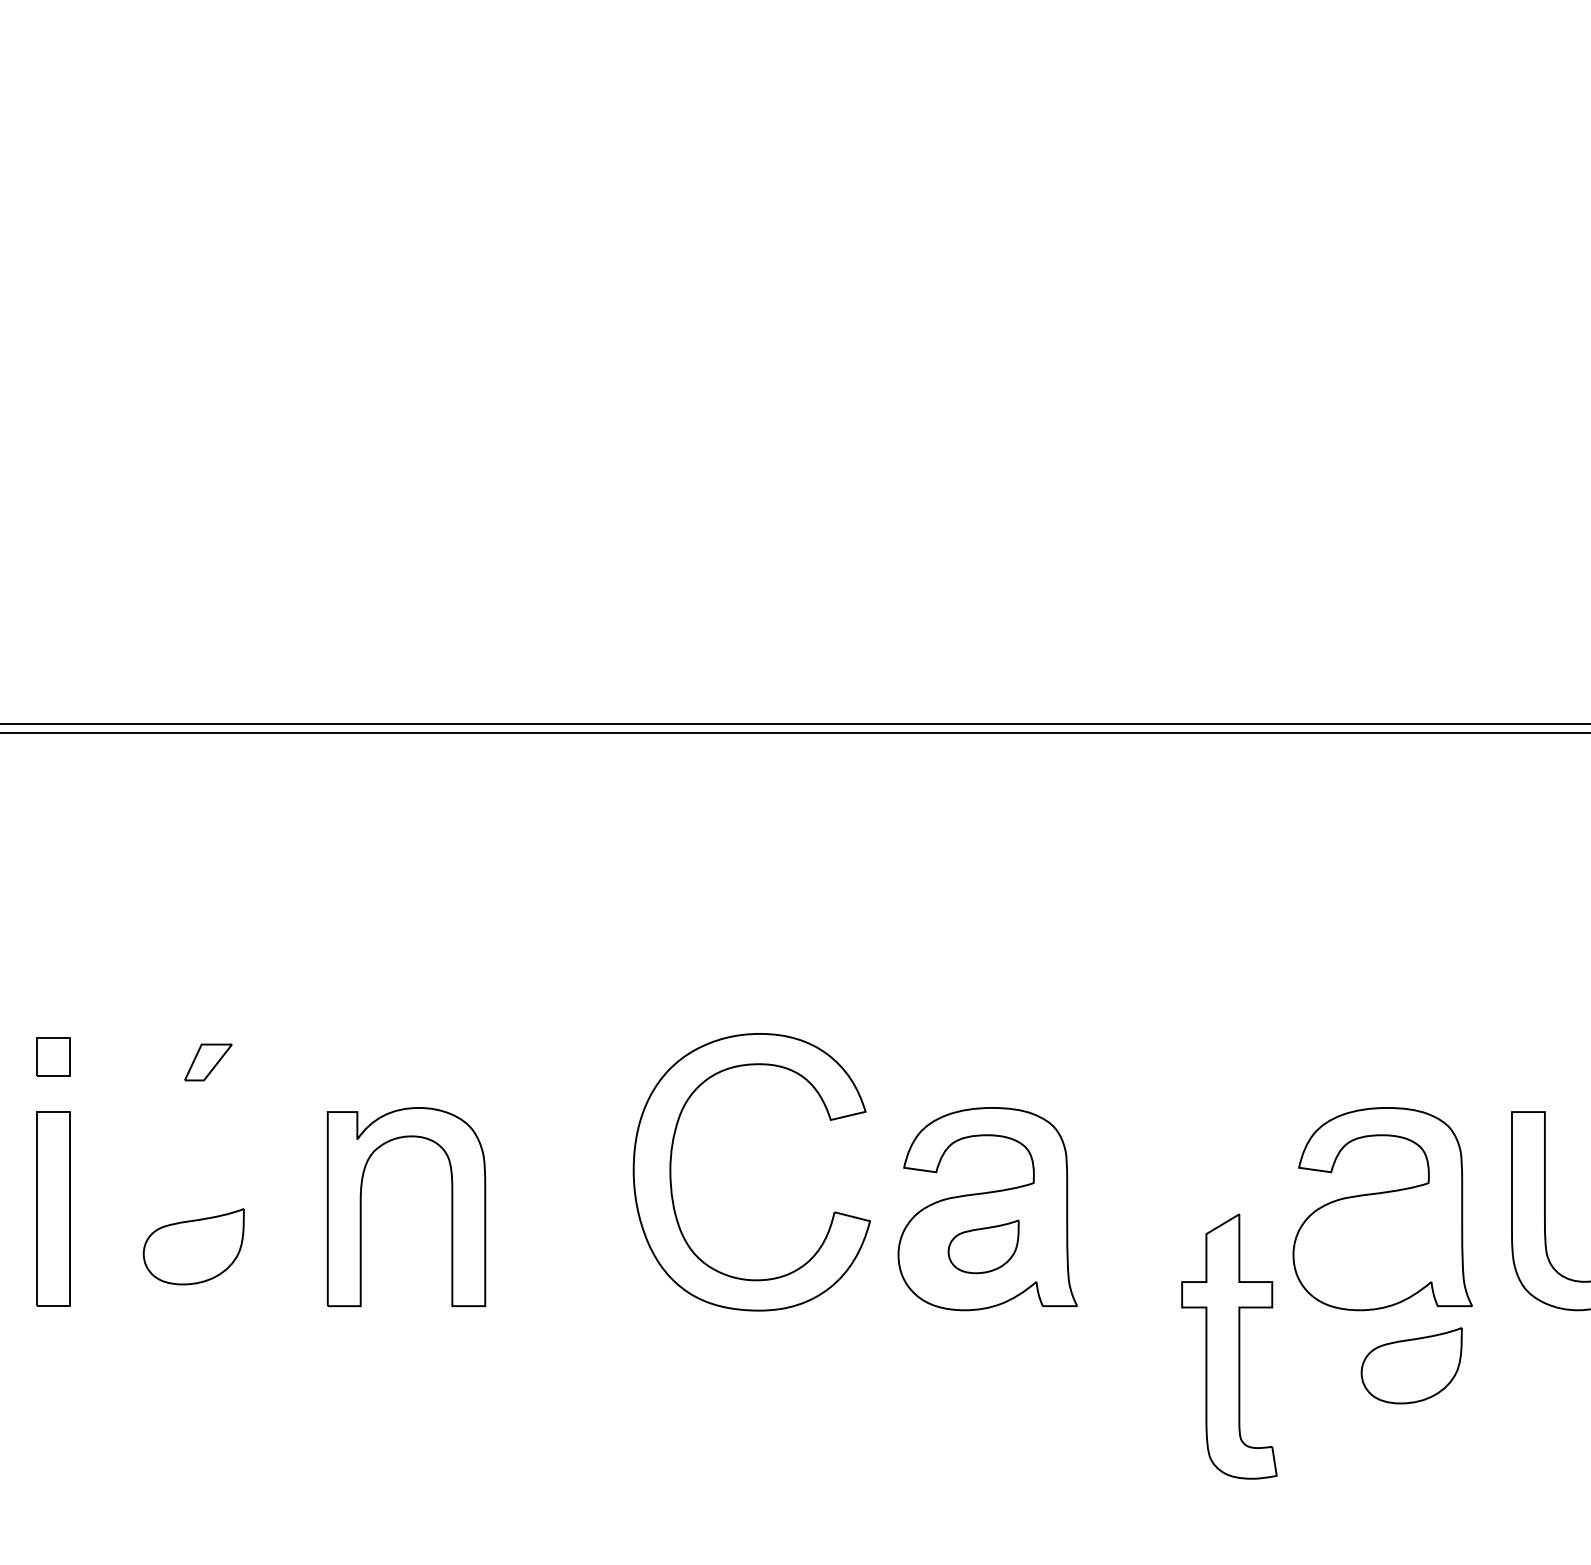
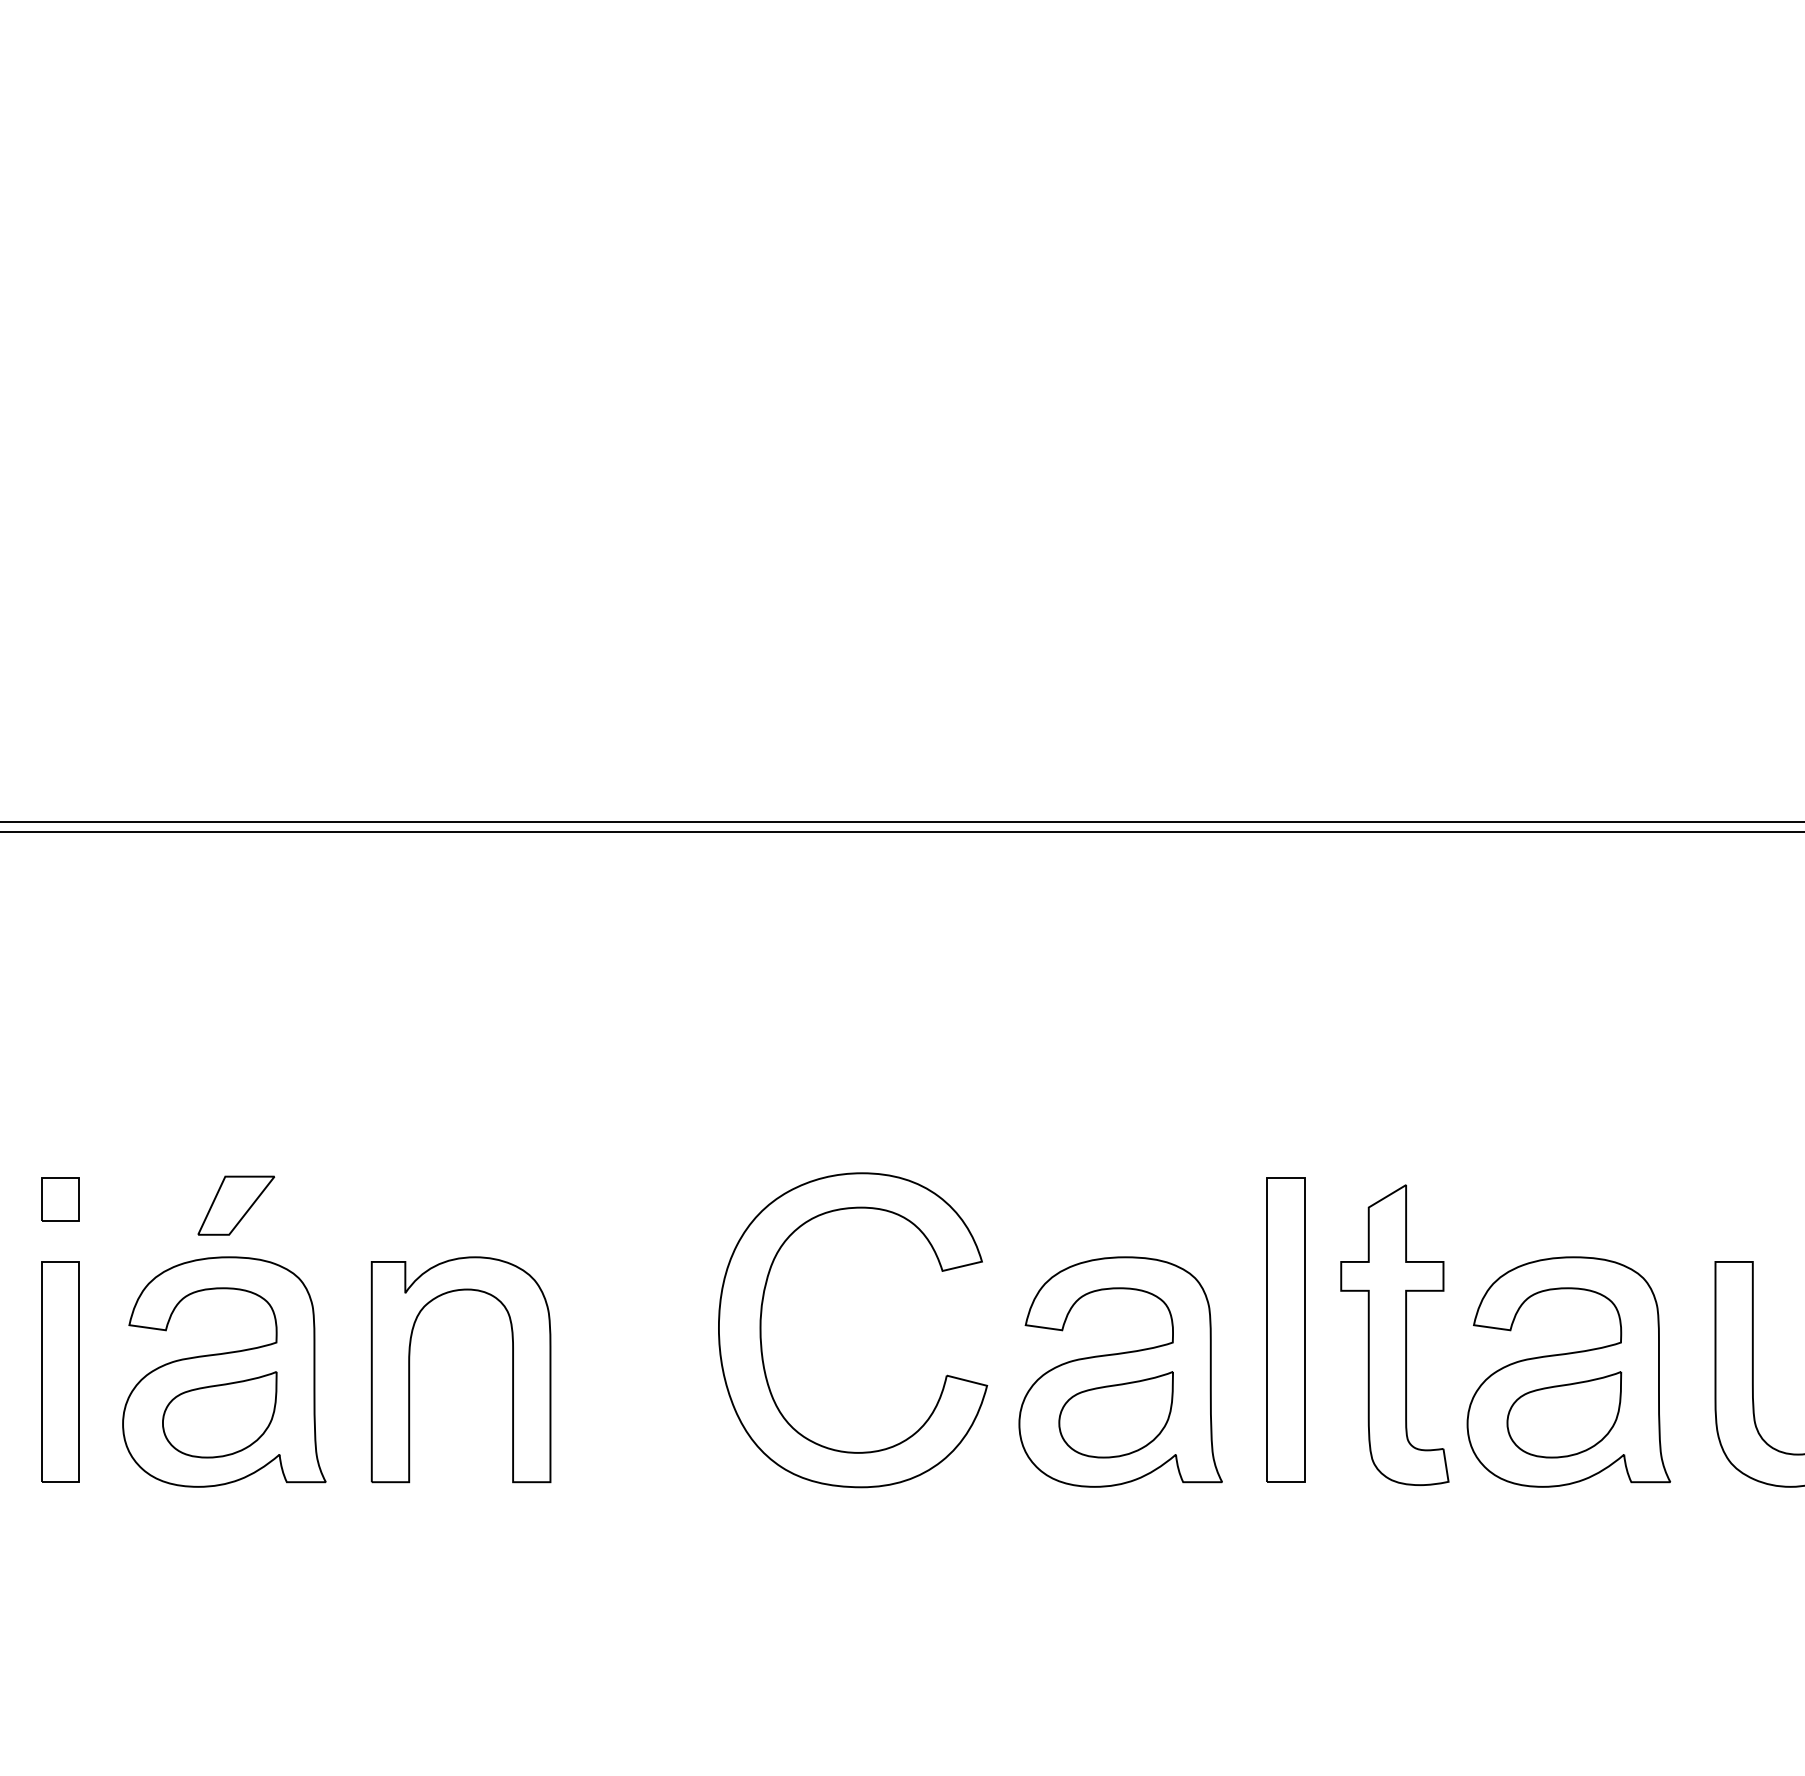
part: (208, 1062) -> (236, 1205), size x1.43
part: (1133, 1171) -> (1286, 1329), added
part: (197, 1209) -> (223, 1372), added
part: (983, 1246) -> (1115, 1414), size x1.43
part: (1229, 1346) -> (1394, 1335), moved
part: (1411, 1365) -> (1564, 1414), moved

